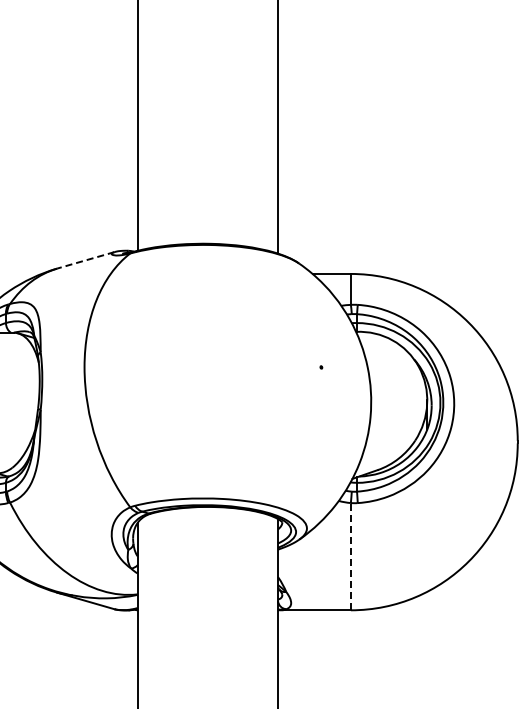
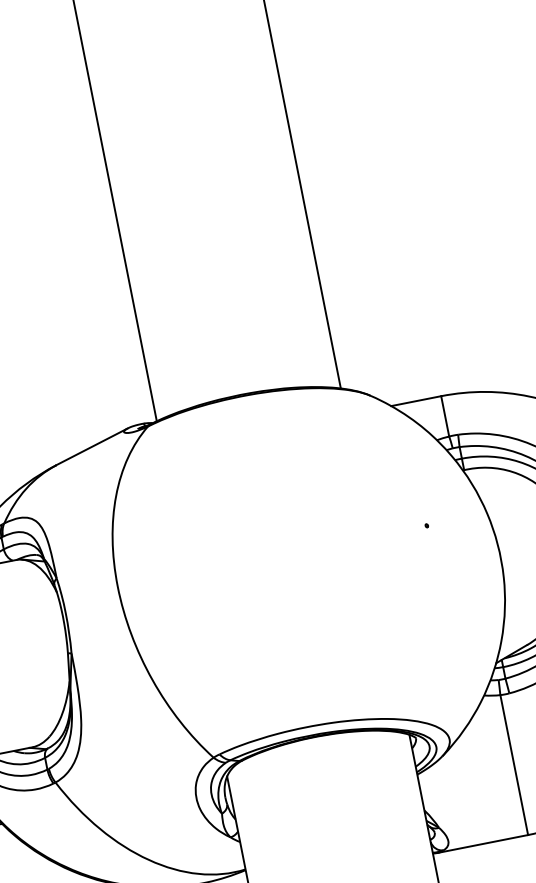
line: (85, 260) -> (91, 447), dashed -> solid
line: (350, 556) -> (513, 764), dashed -> solid

